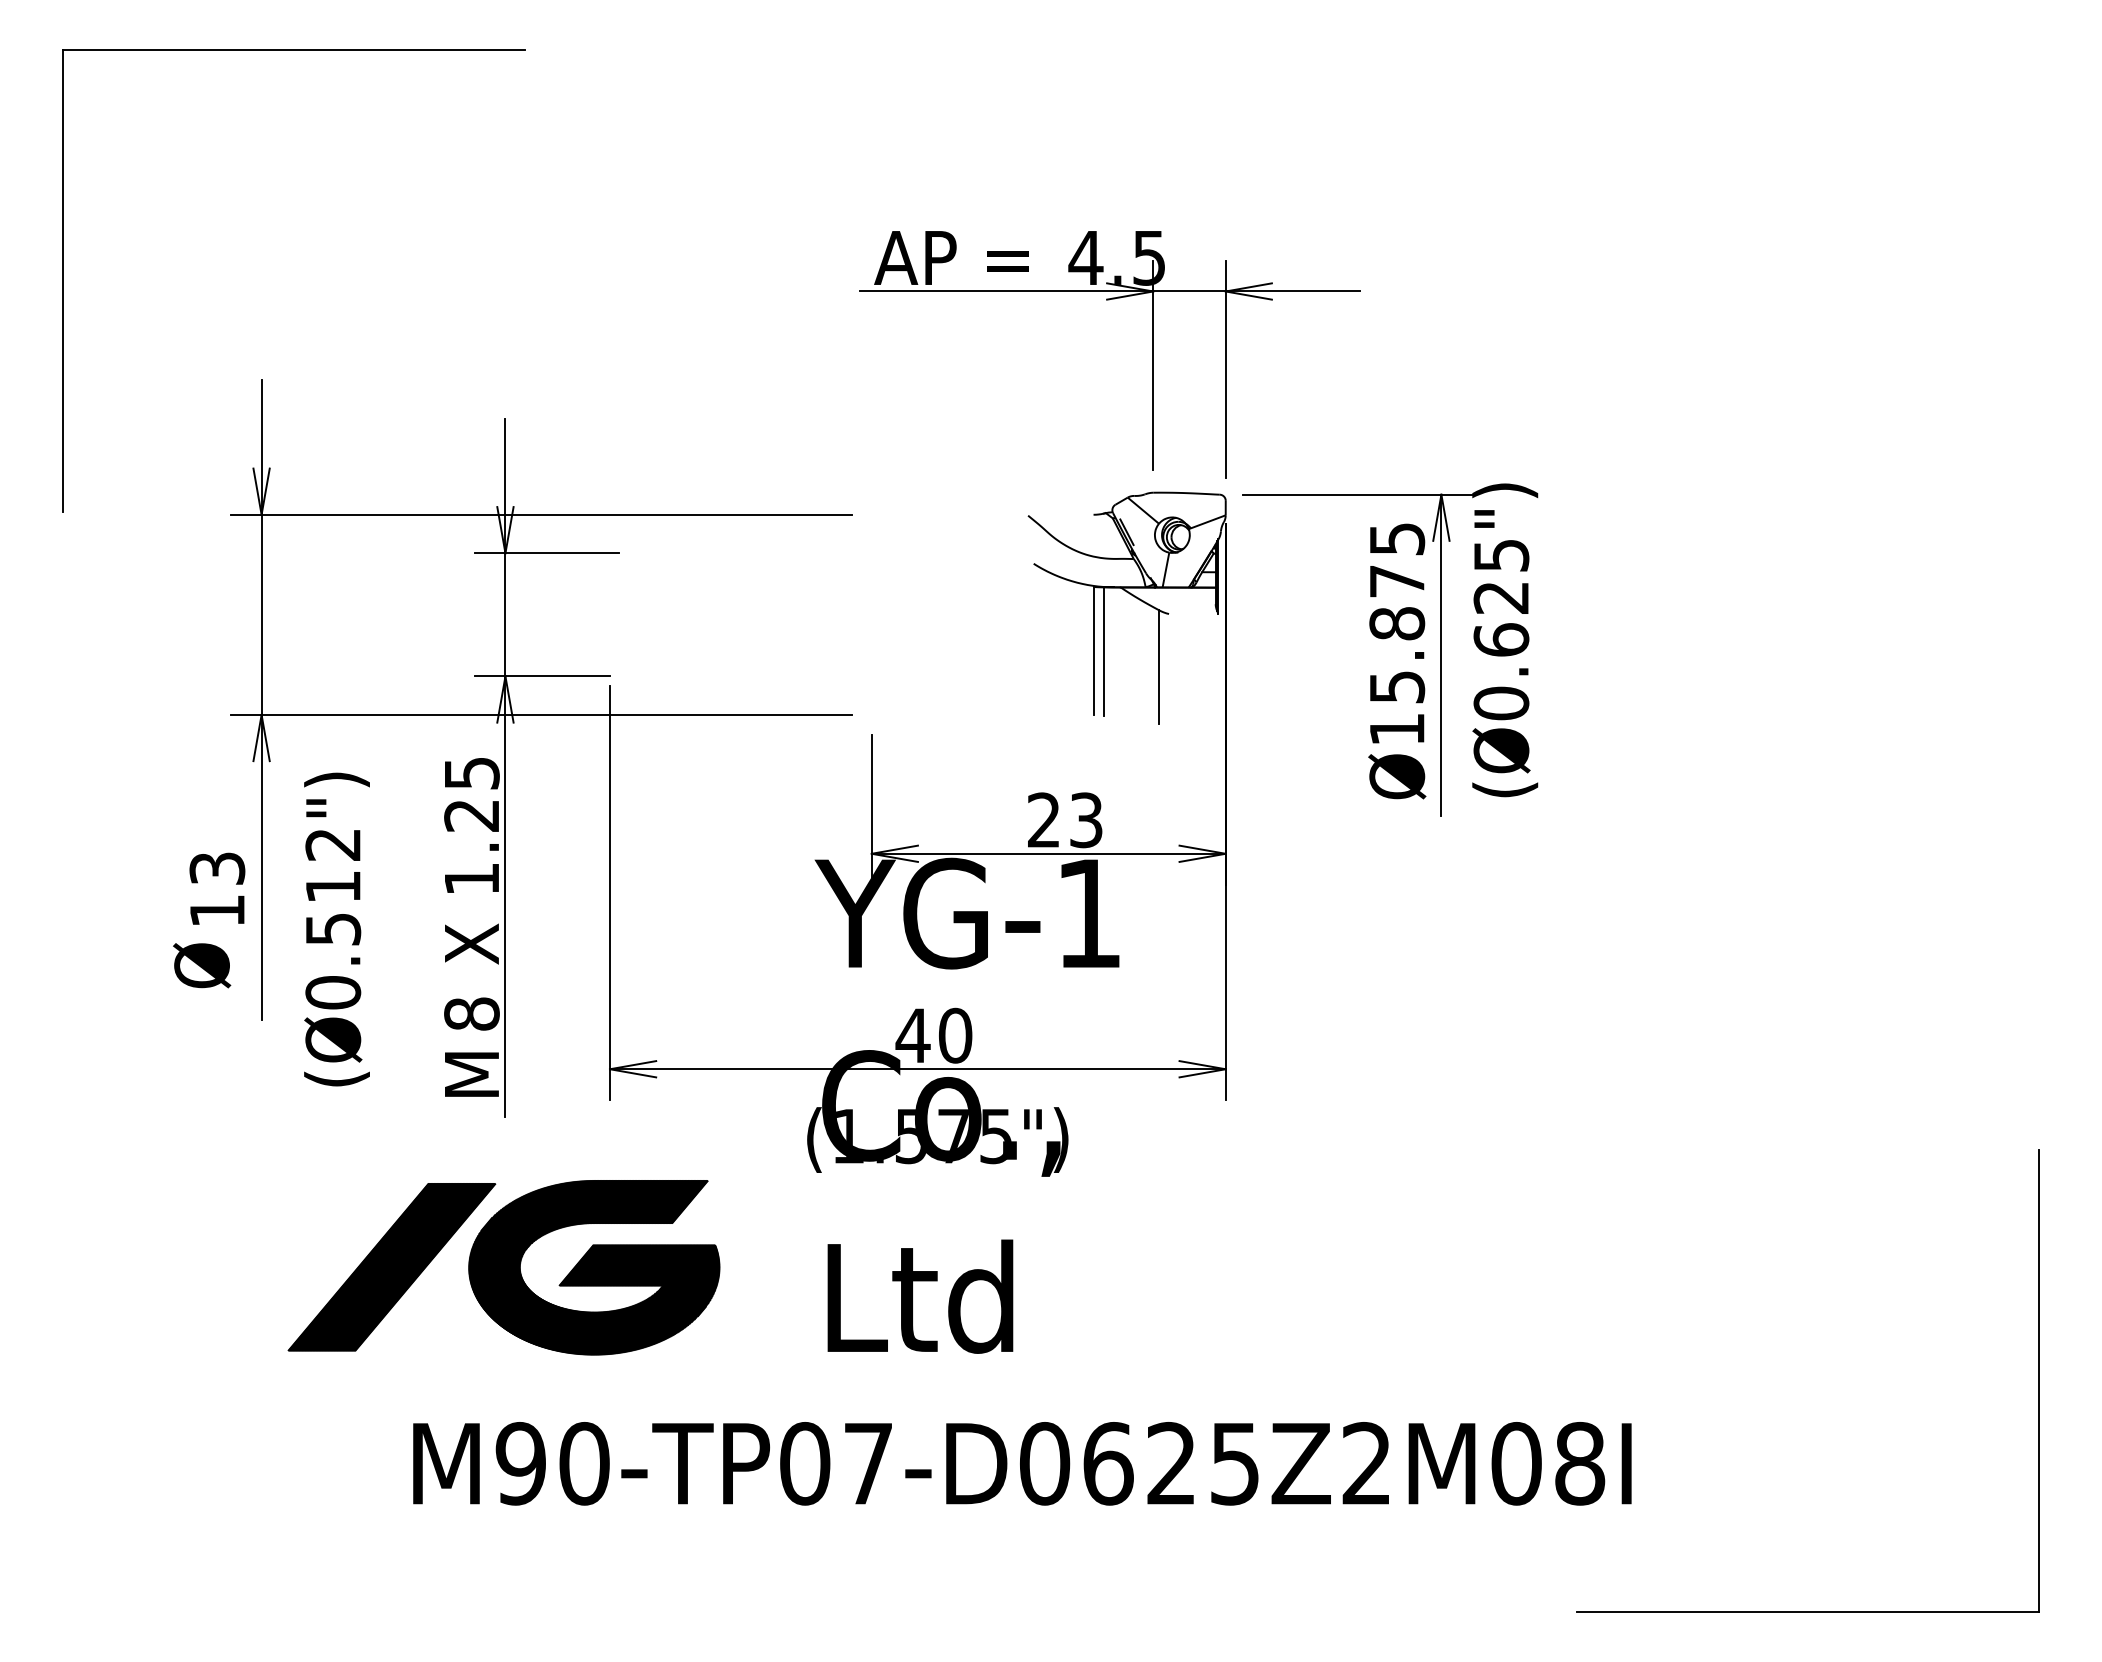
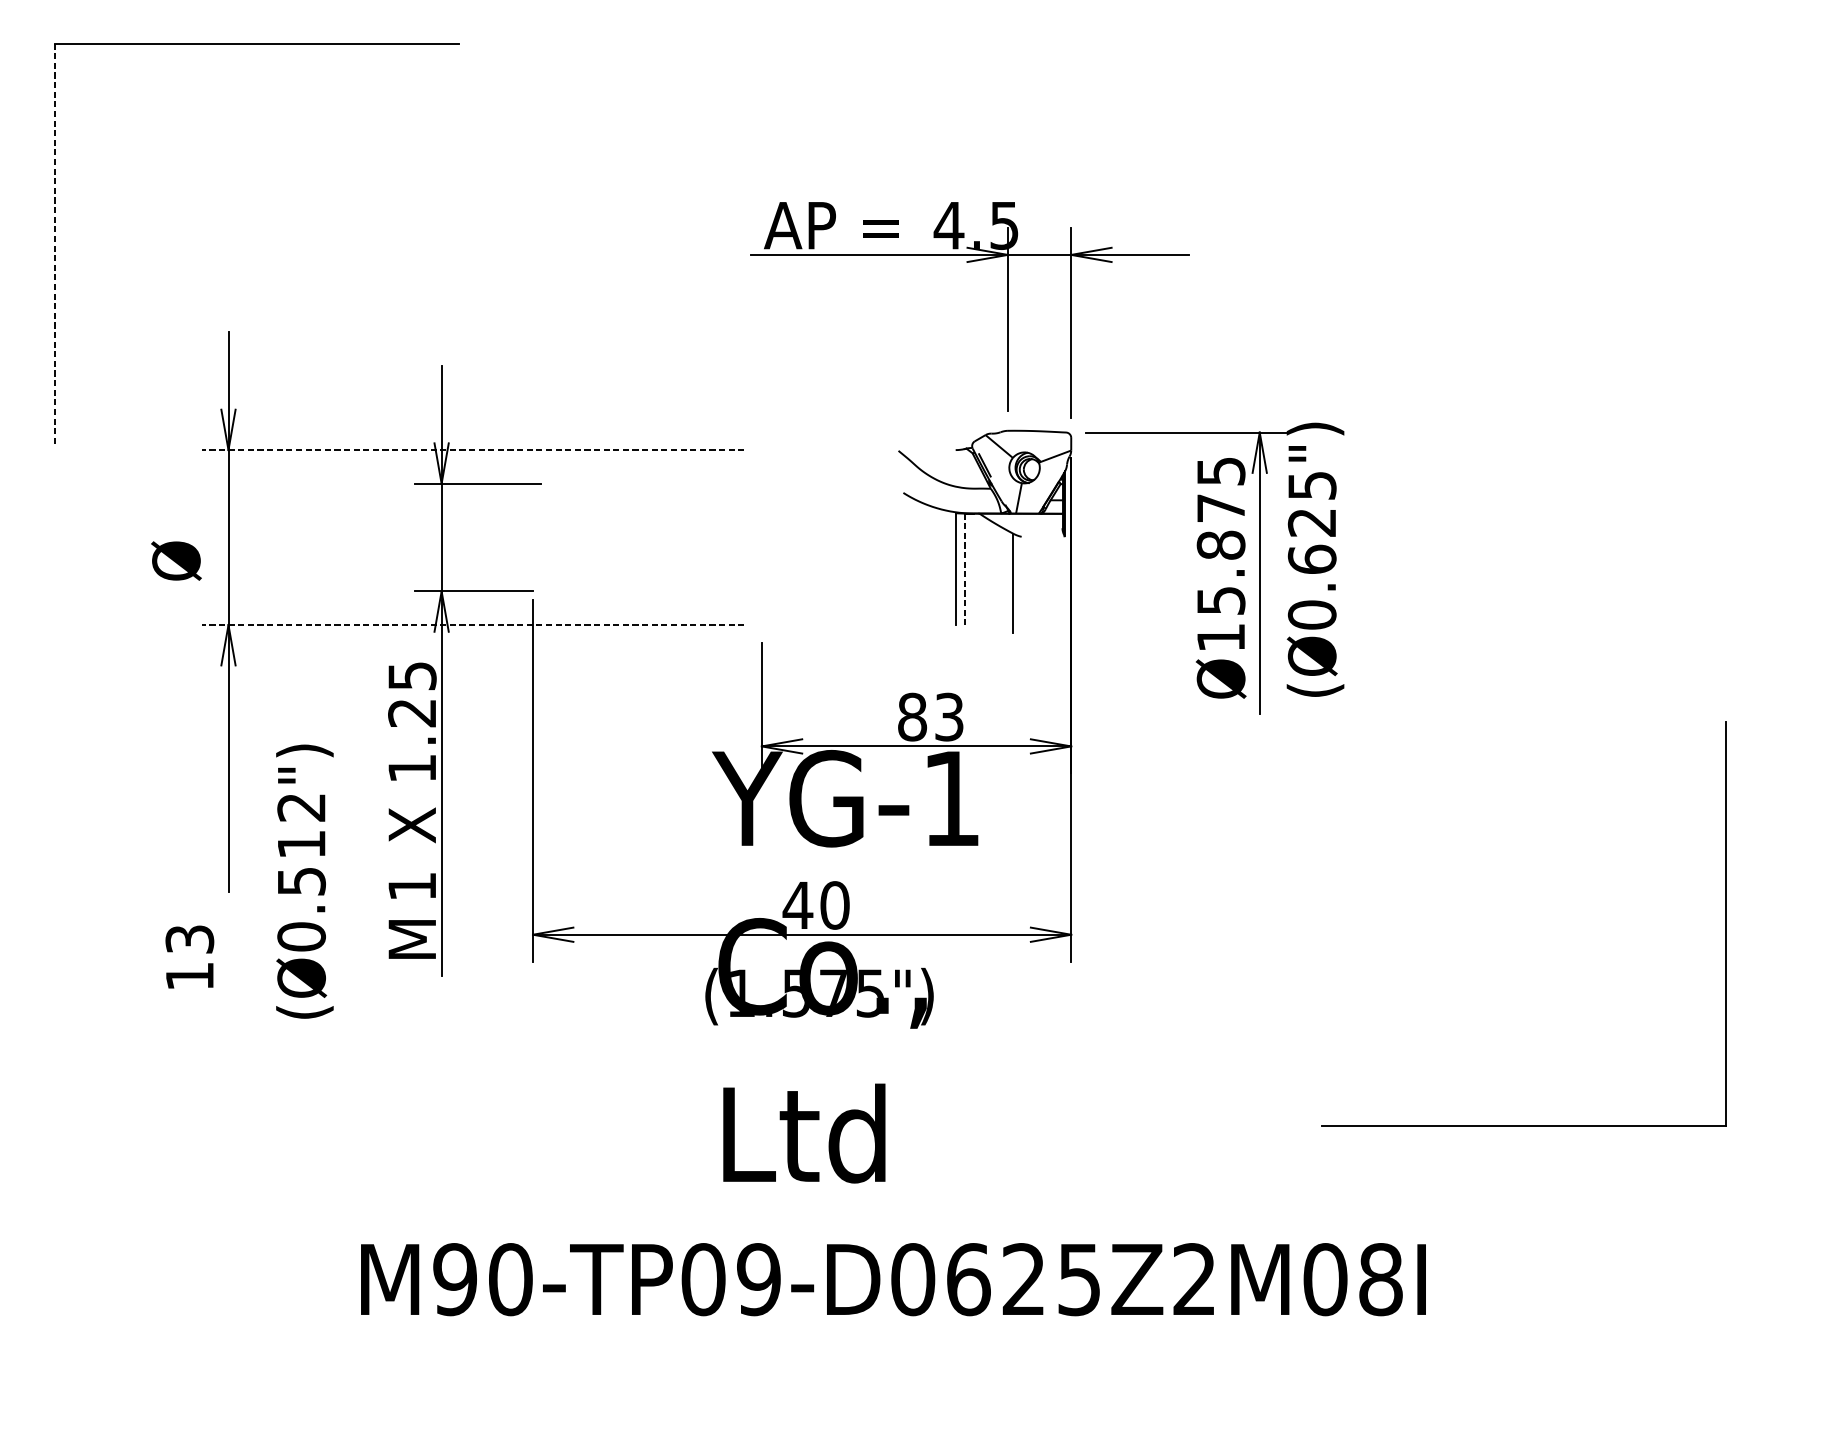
line: (63, 280) -> (55, 245), solid -> dashed
line: (540, 514) -> (472, 449), solid -> dashed
line: (1103, 652) -> (964, 570), solid -> dashed
line: (540, 714) -> (472, 624), solid -> dashed
text: (1043, 820) -> (911, 717), 23 -> 83
text: (217, 888) -> (189, 956), moved
text: (336, 929) -> (304, 881), moved
text: (202, 965) -> (176, 560), moved
text: (471, 1013) -> (411, 886), 8 -> 1
part: (503, 1267) -> (439, 1108), removed
part: (2038, 1380) -> (1725, 923), moved
text: (868, 1463) -> (758, 1279), M90-TP07-D0625Z2M08I -> M90-TP09-D0625Z2M08I

